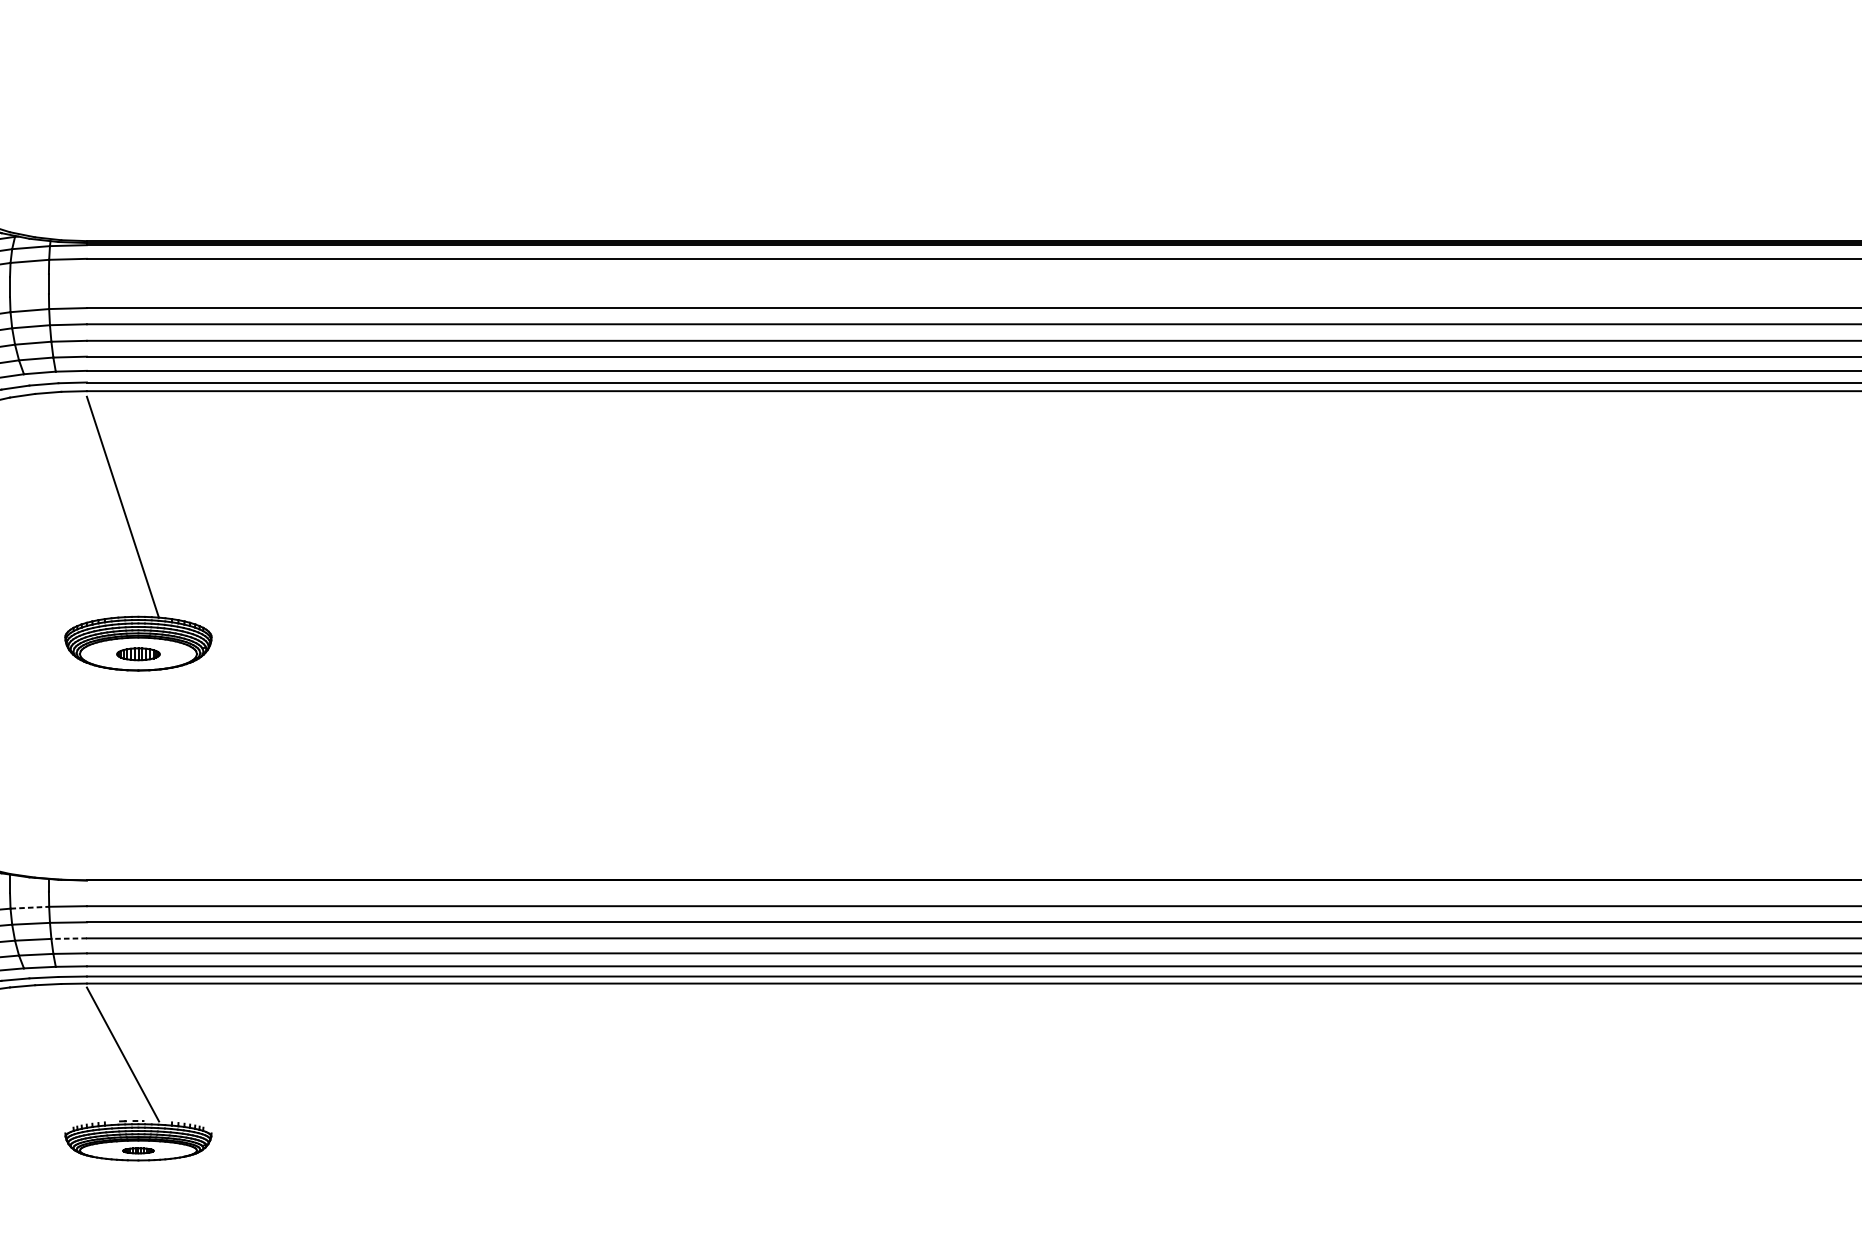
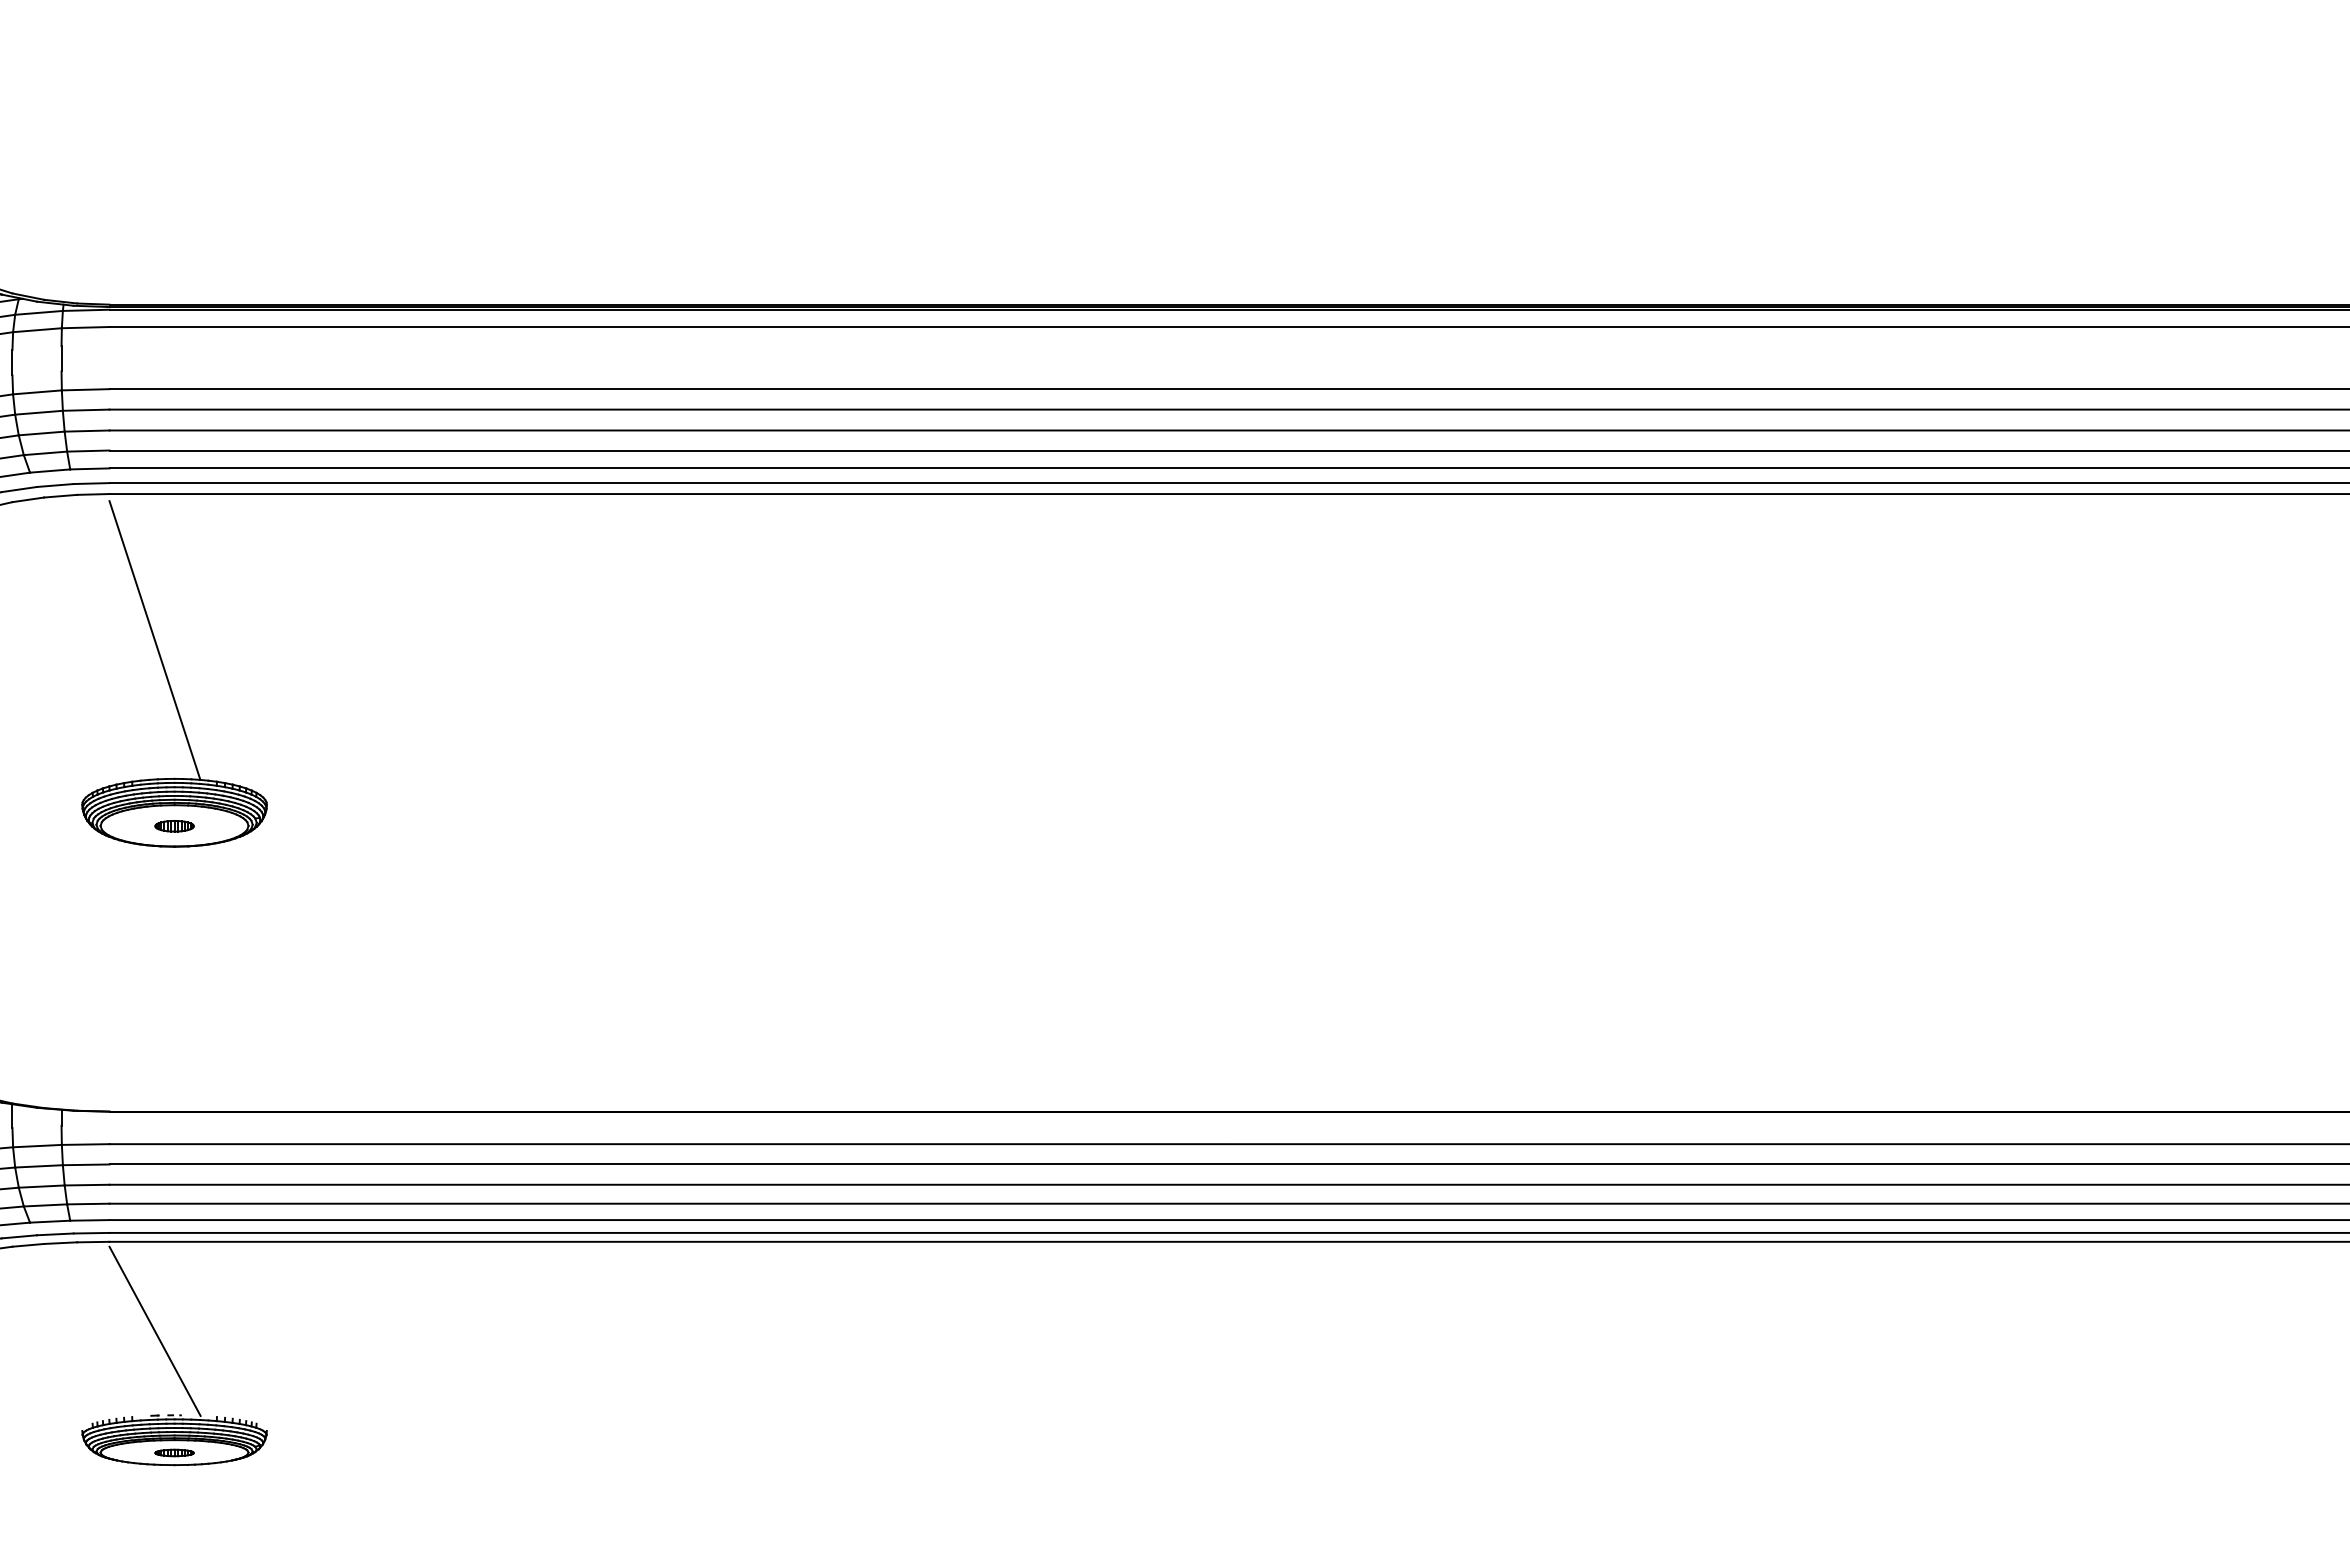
part: (138, 654) -> (174, 826), size x0.71
line: (29, 908) -> (37, 1146), dashed -> solid
line: (68, 938) -> (86, 1185), dashed -> solid

